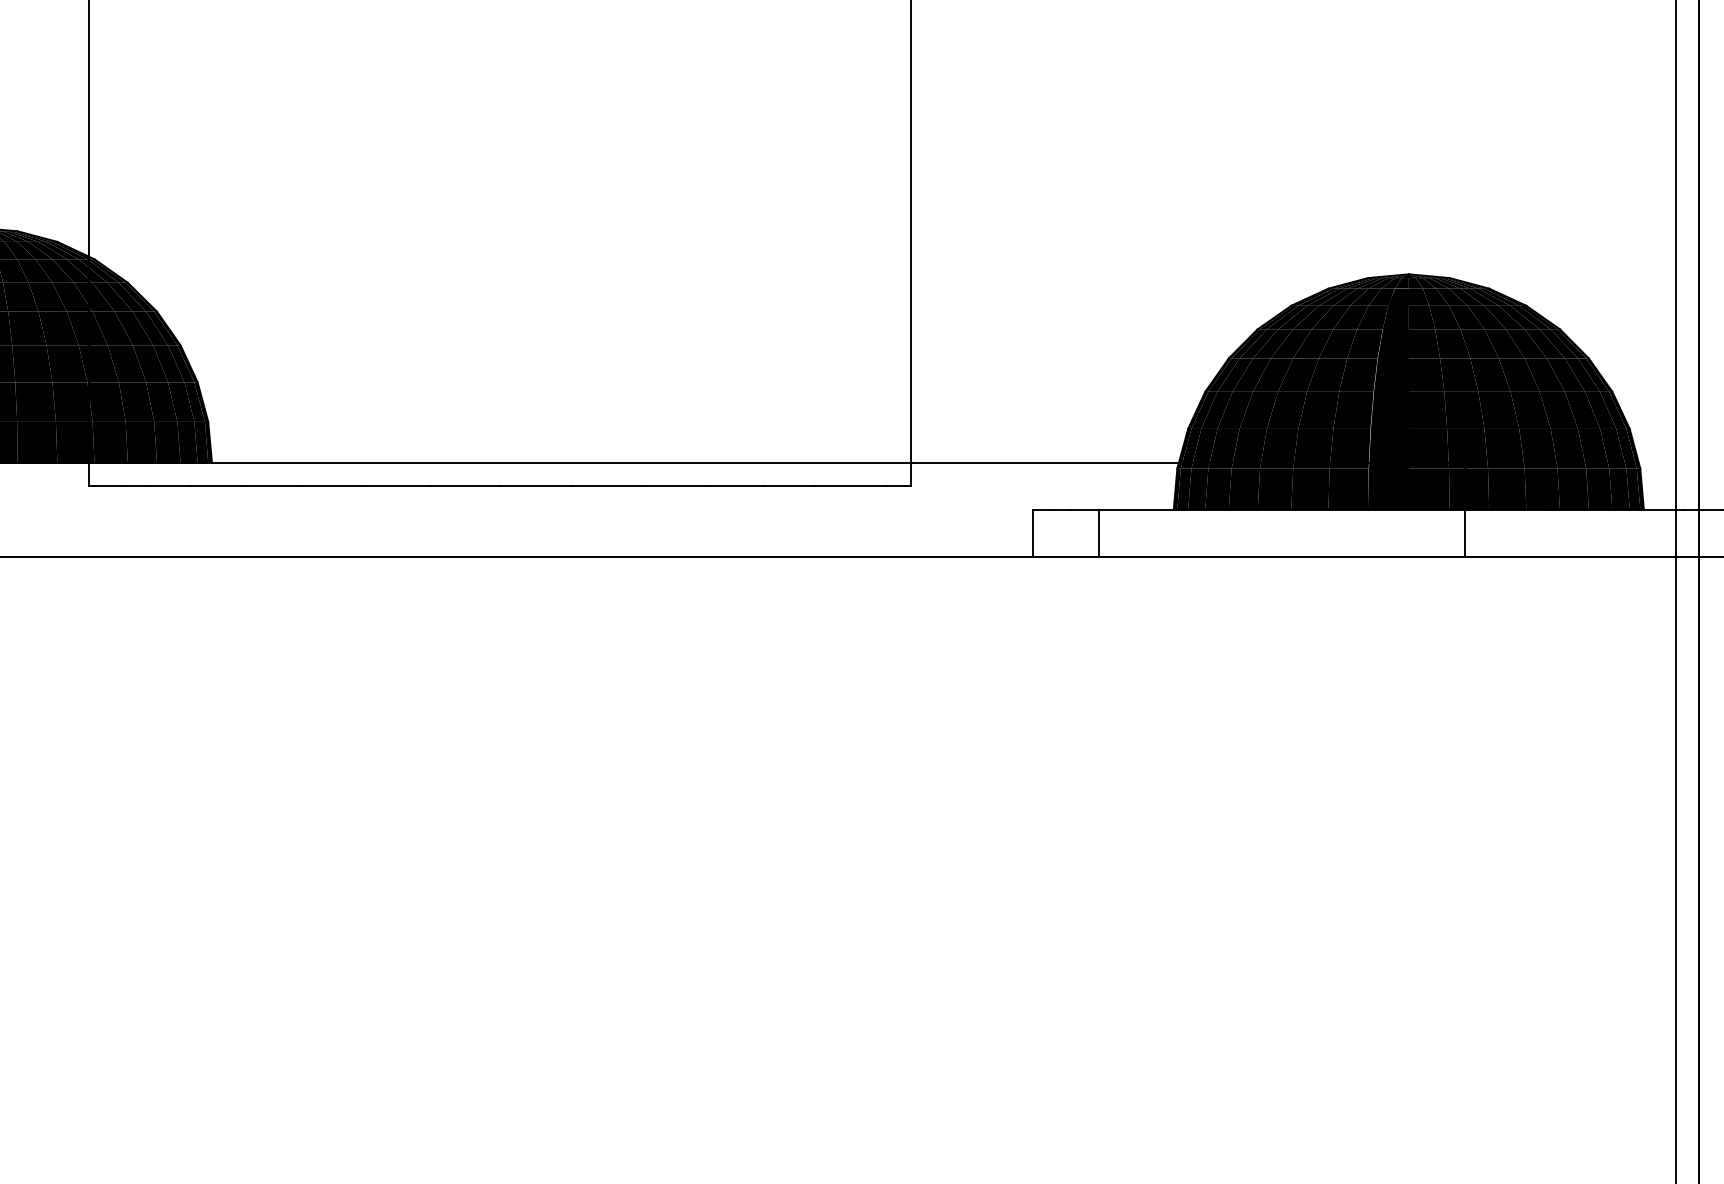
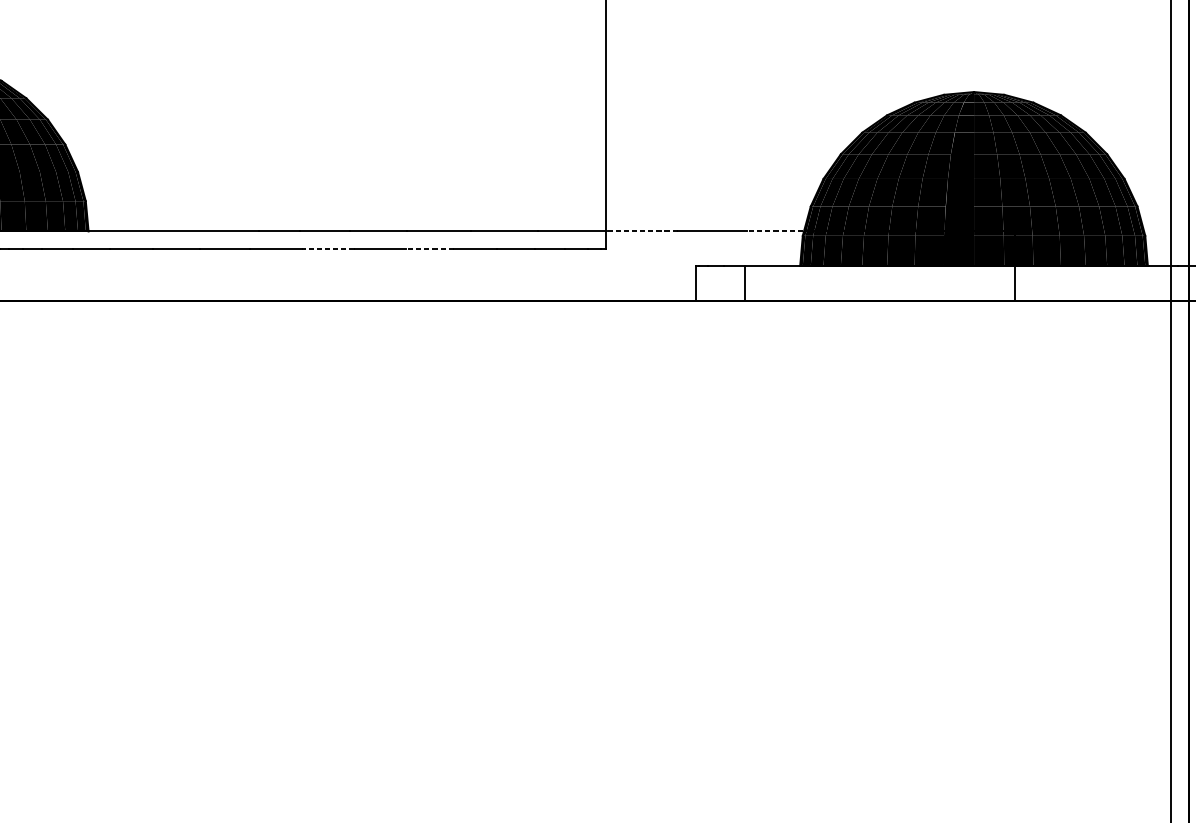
line: (960, 462) -> (642, 231), solid -> dashed
line: (1145, 462) -> (779, 231), solid -> dashed
line: (535, 486) -> (327, 249), solid -> dashed
line: (672, 486) -> (429, 249), solid -> dashed

